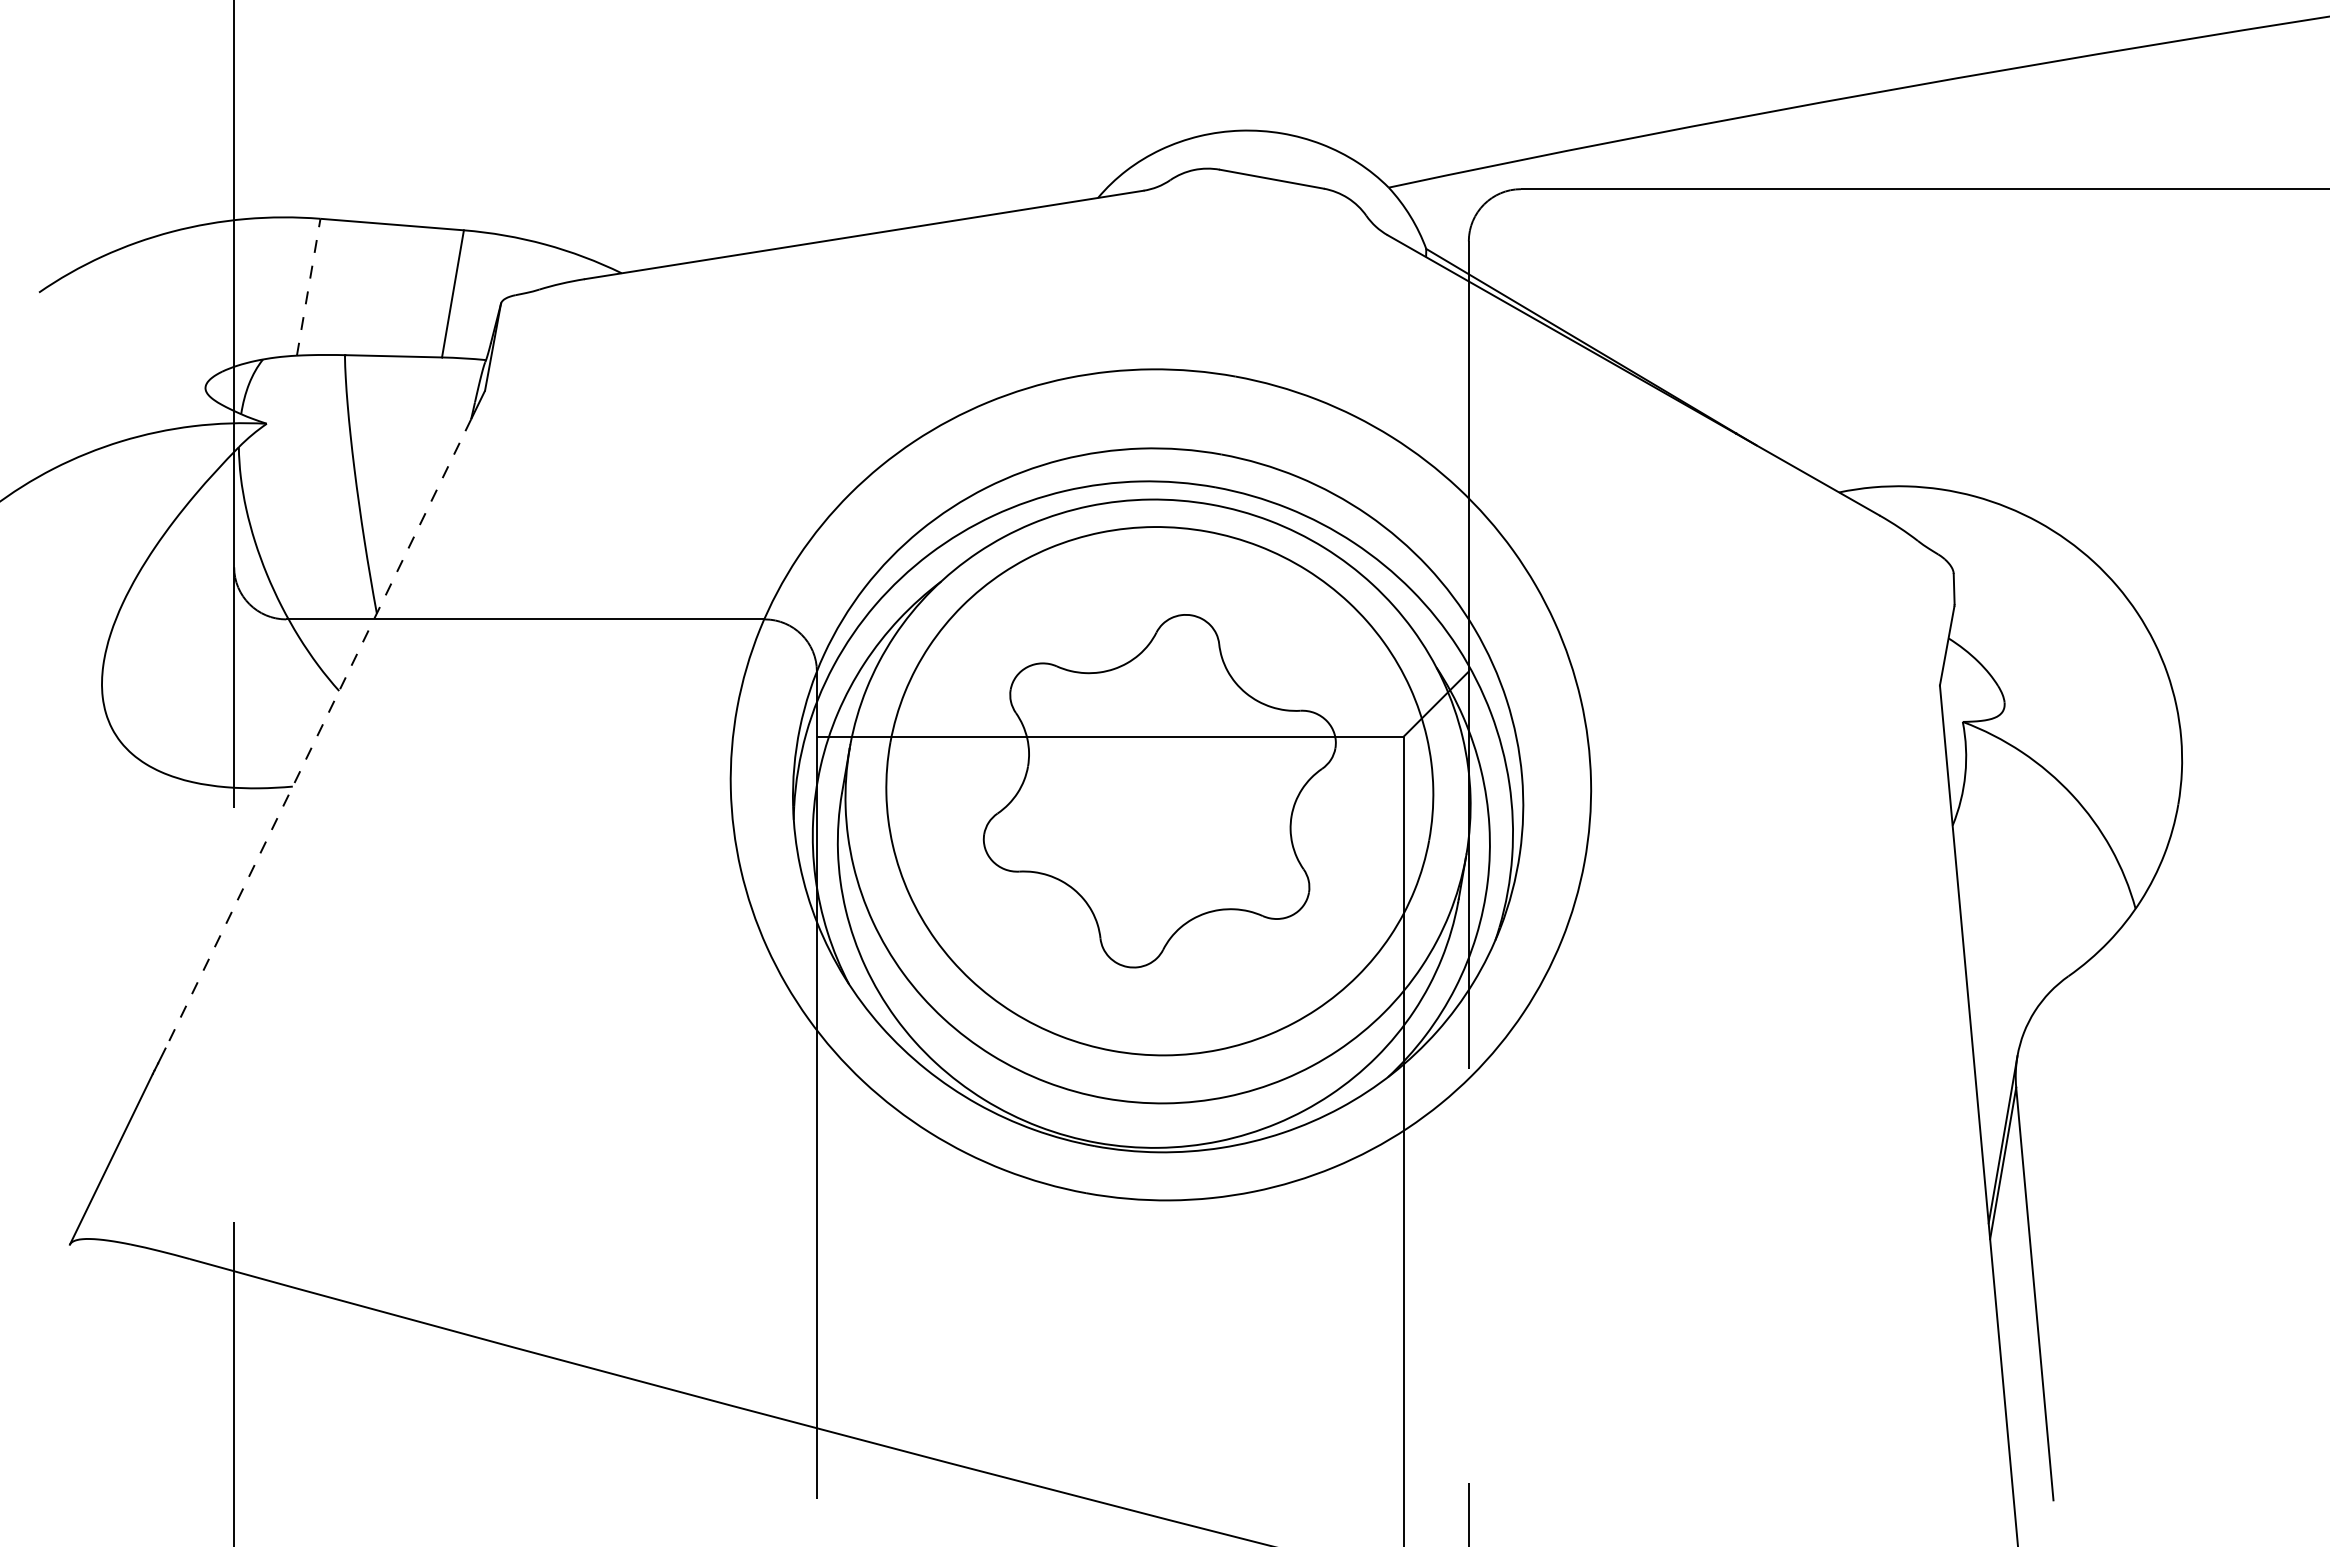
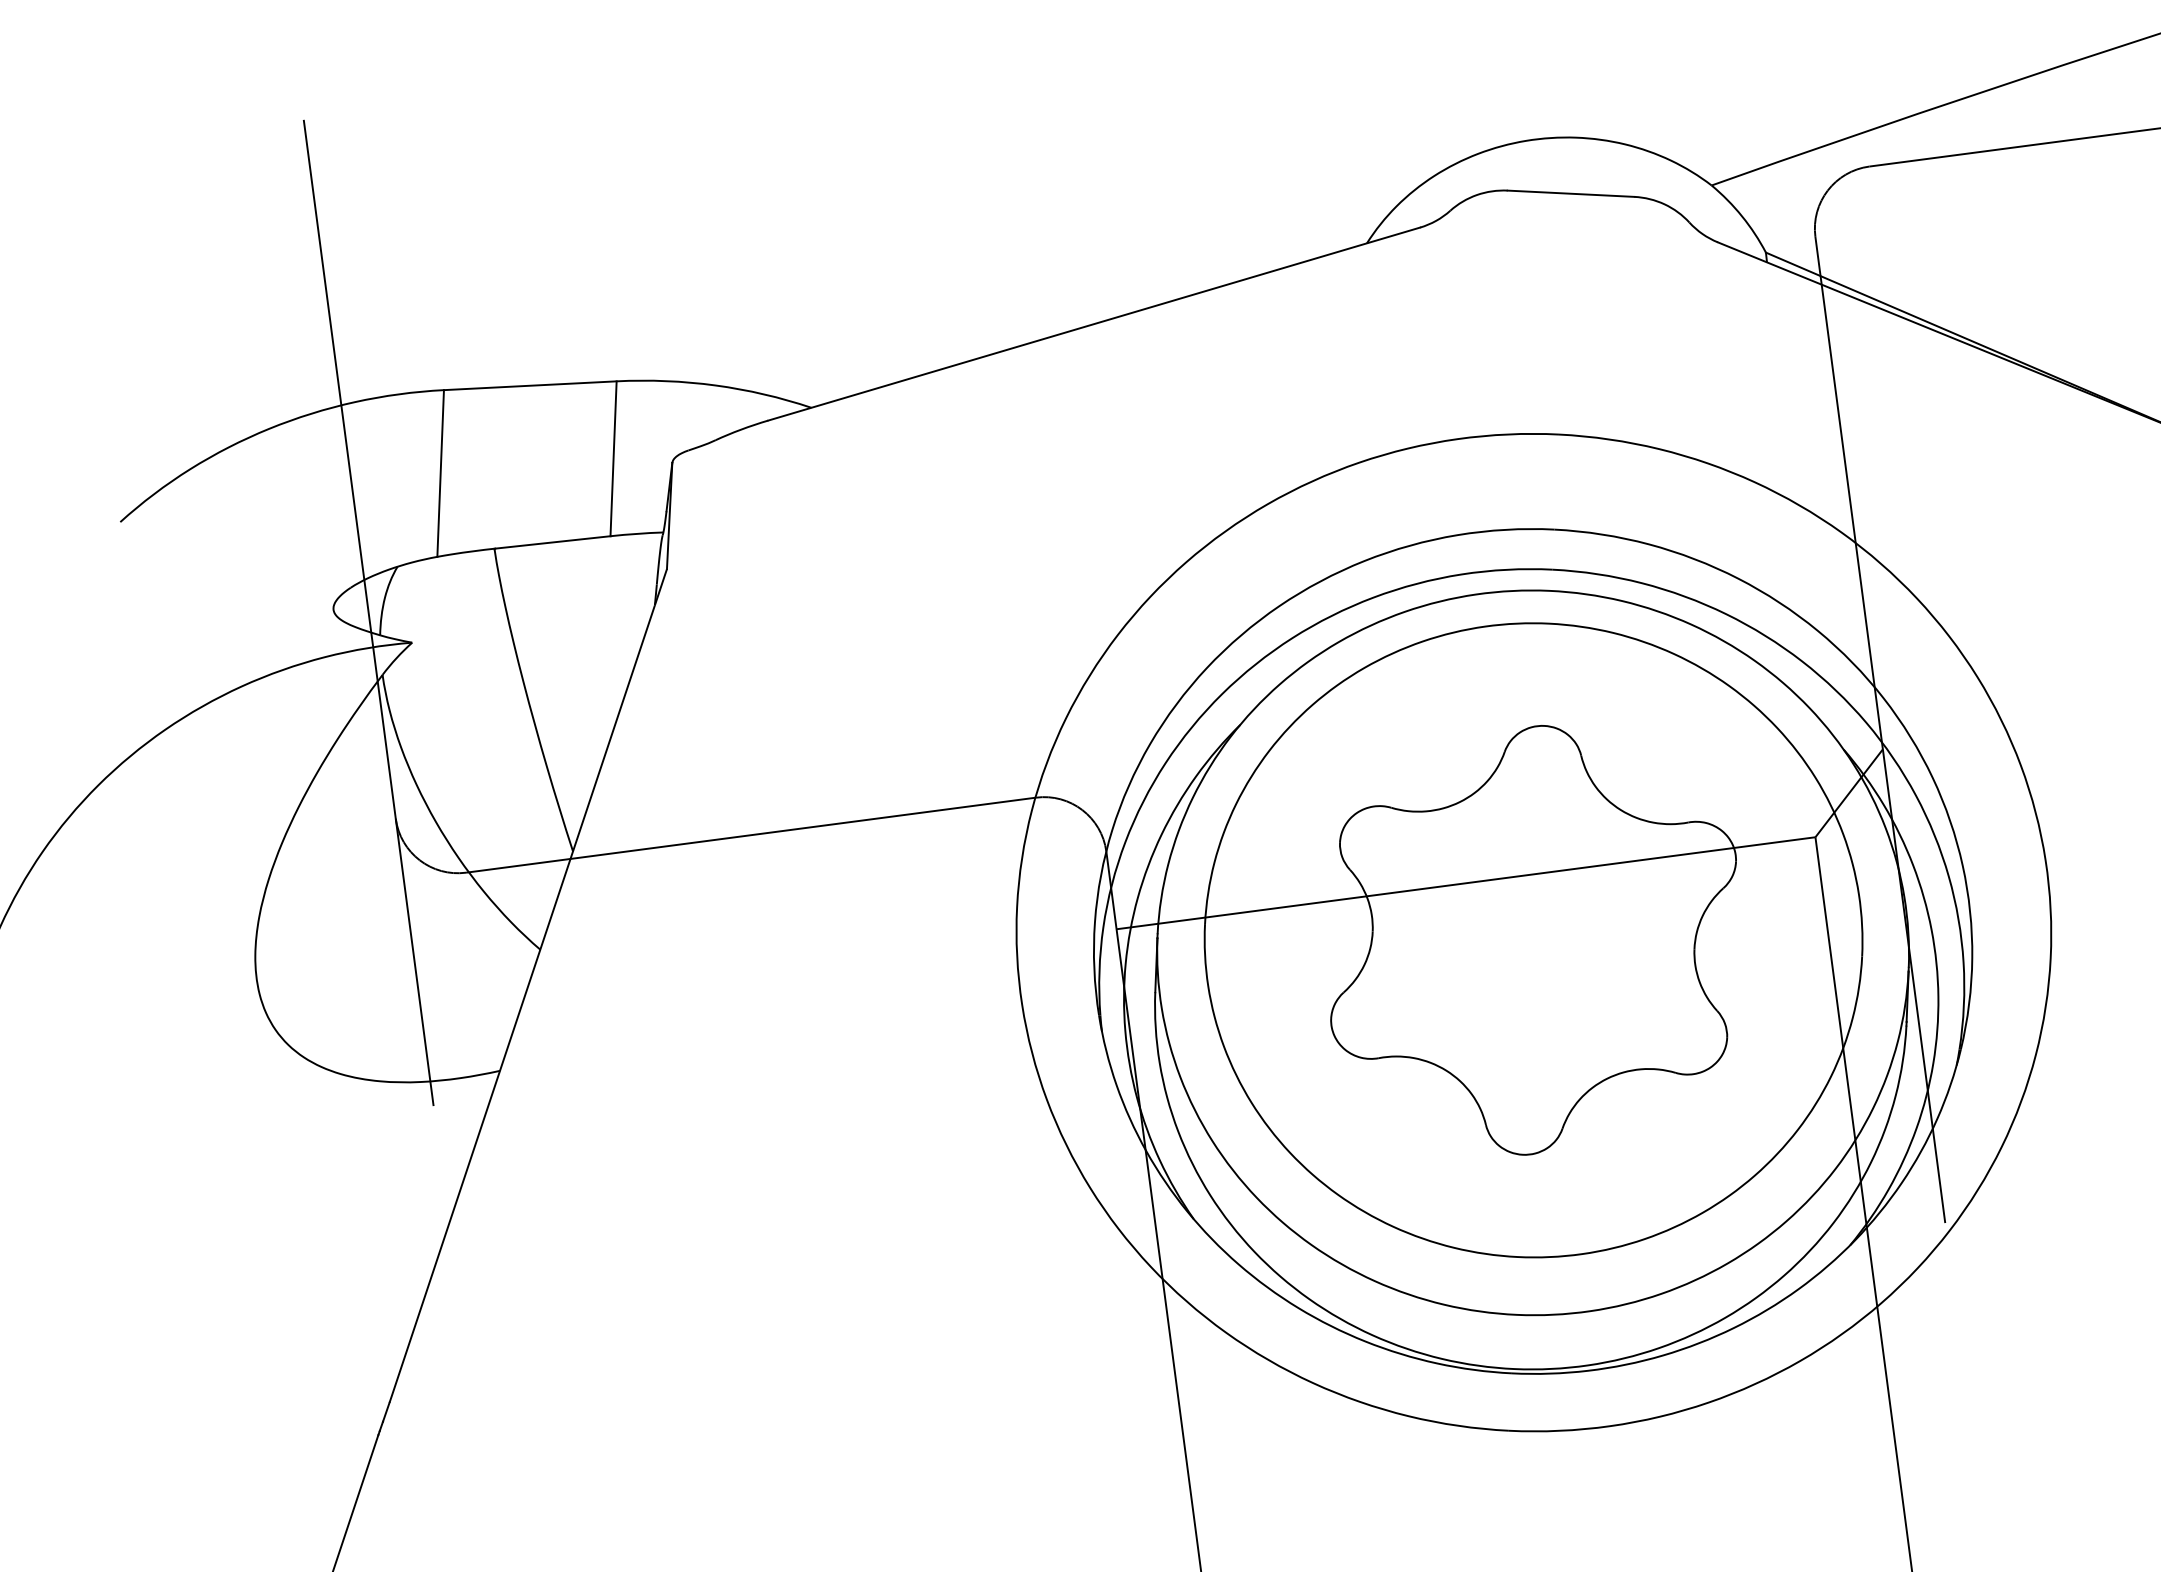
line: (308, 286) -> (440, 472), dashed -> solid
line: (317, 734) -> (521, 1004), dashed -> solid

